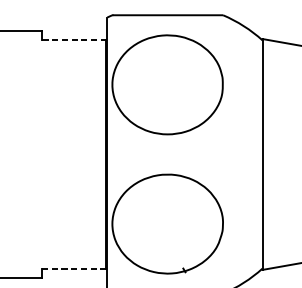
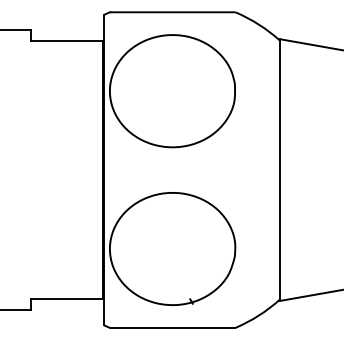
line: (74, 40) -> (67, 40), dashed -> solid
line: (74, 268) -> (66, 299), dashed -> solid

